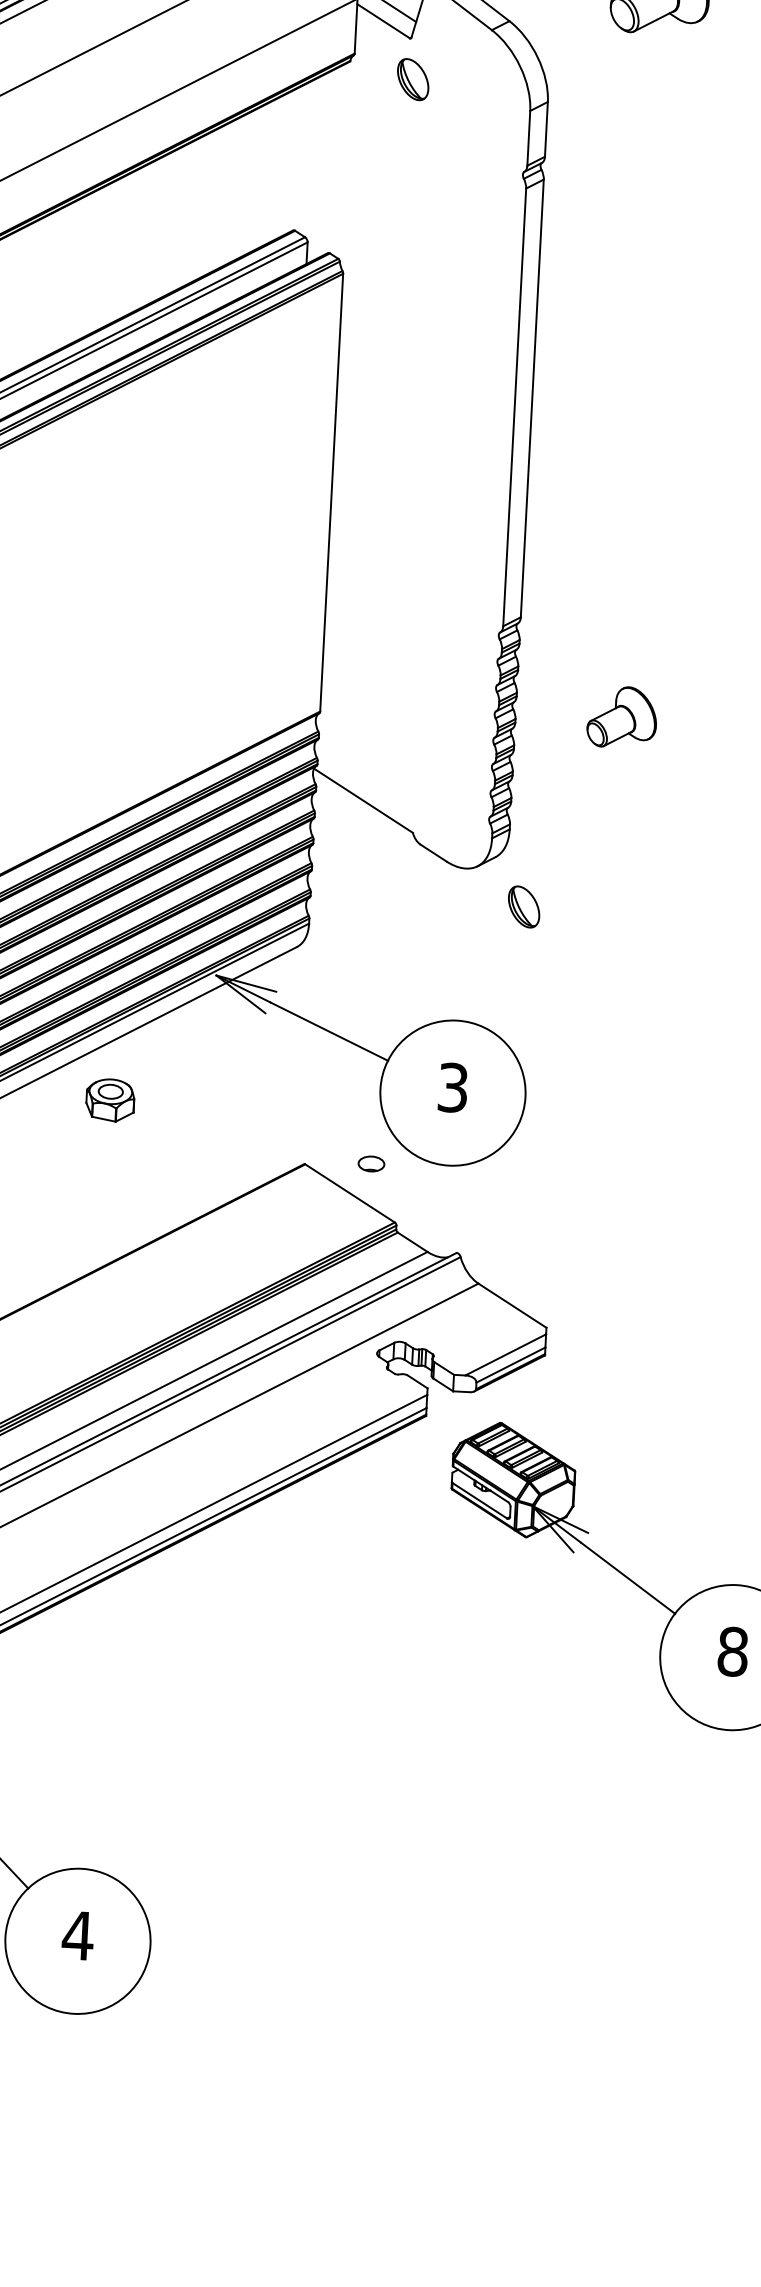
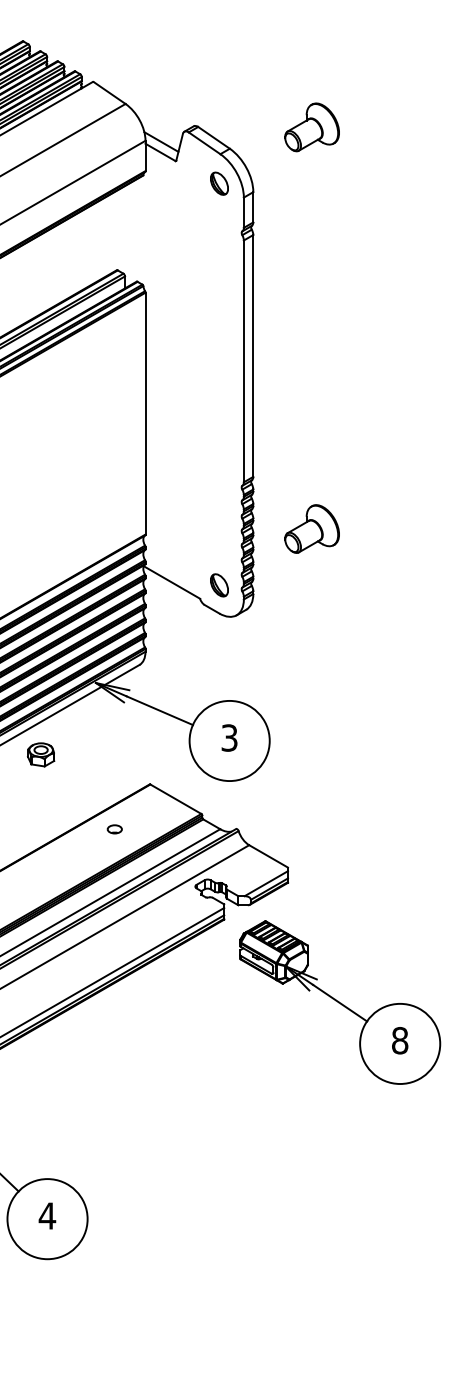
part: (413, 79) -> (219, 183), moved
part: (621, 716) -> (311, 528), size x1.43
part: (524, 907) -> (219, 585), moved
part: (370, 1164) -> (114, 829), moved

